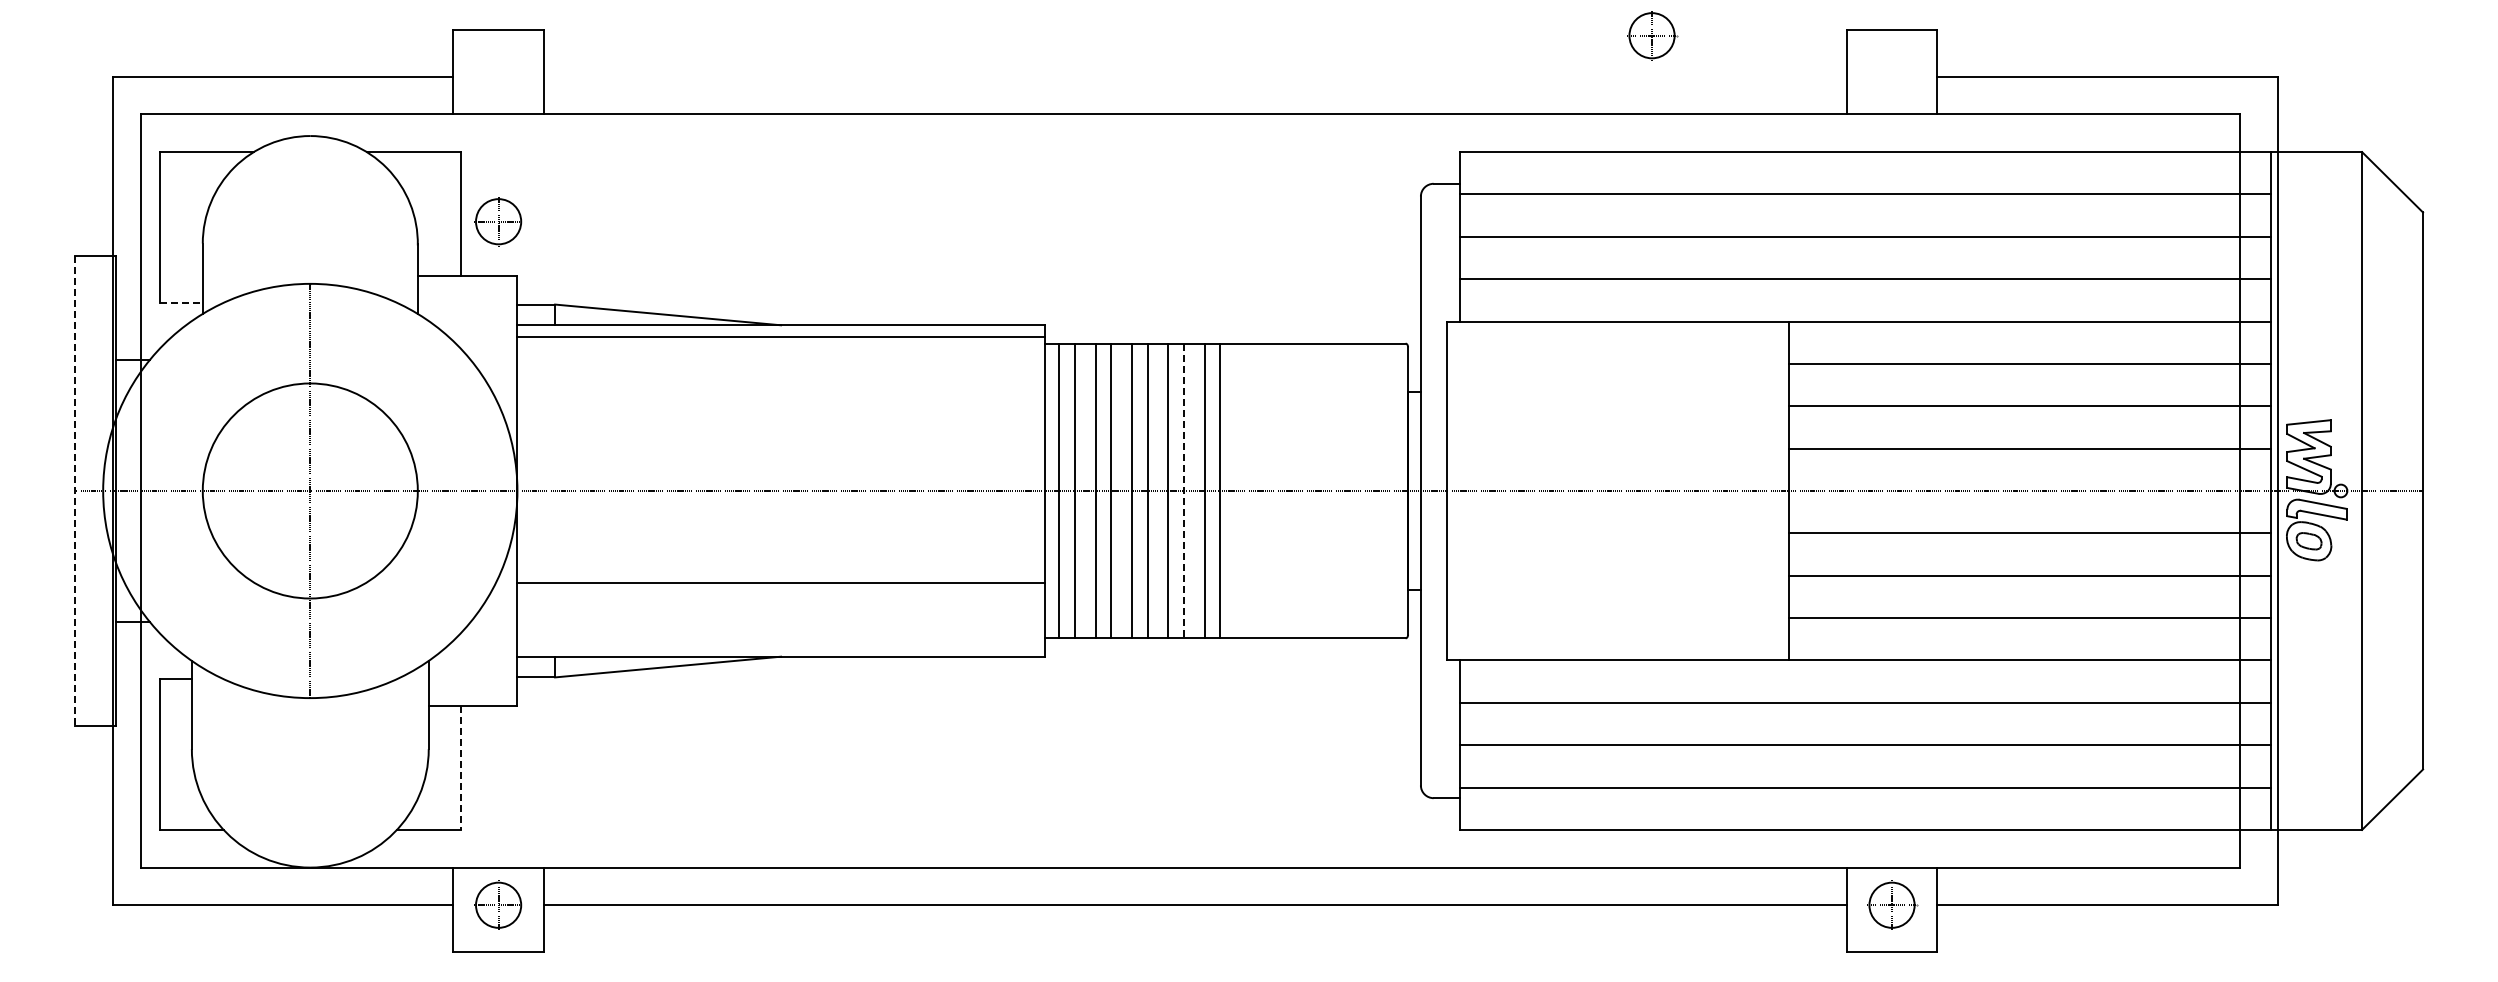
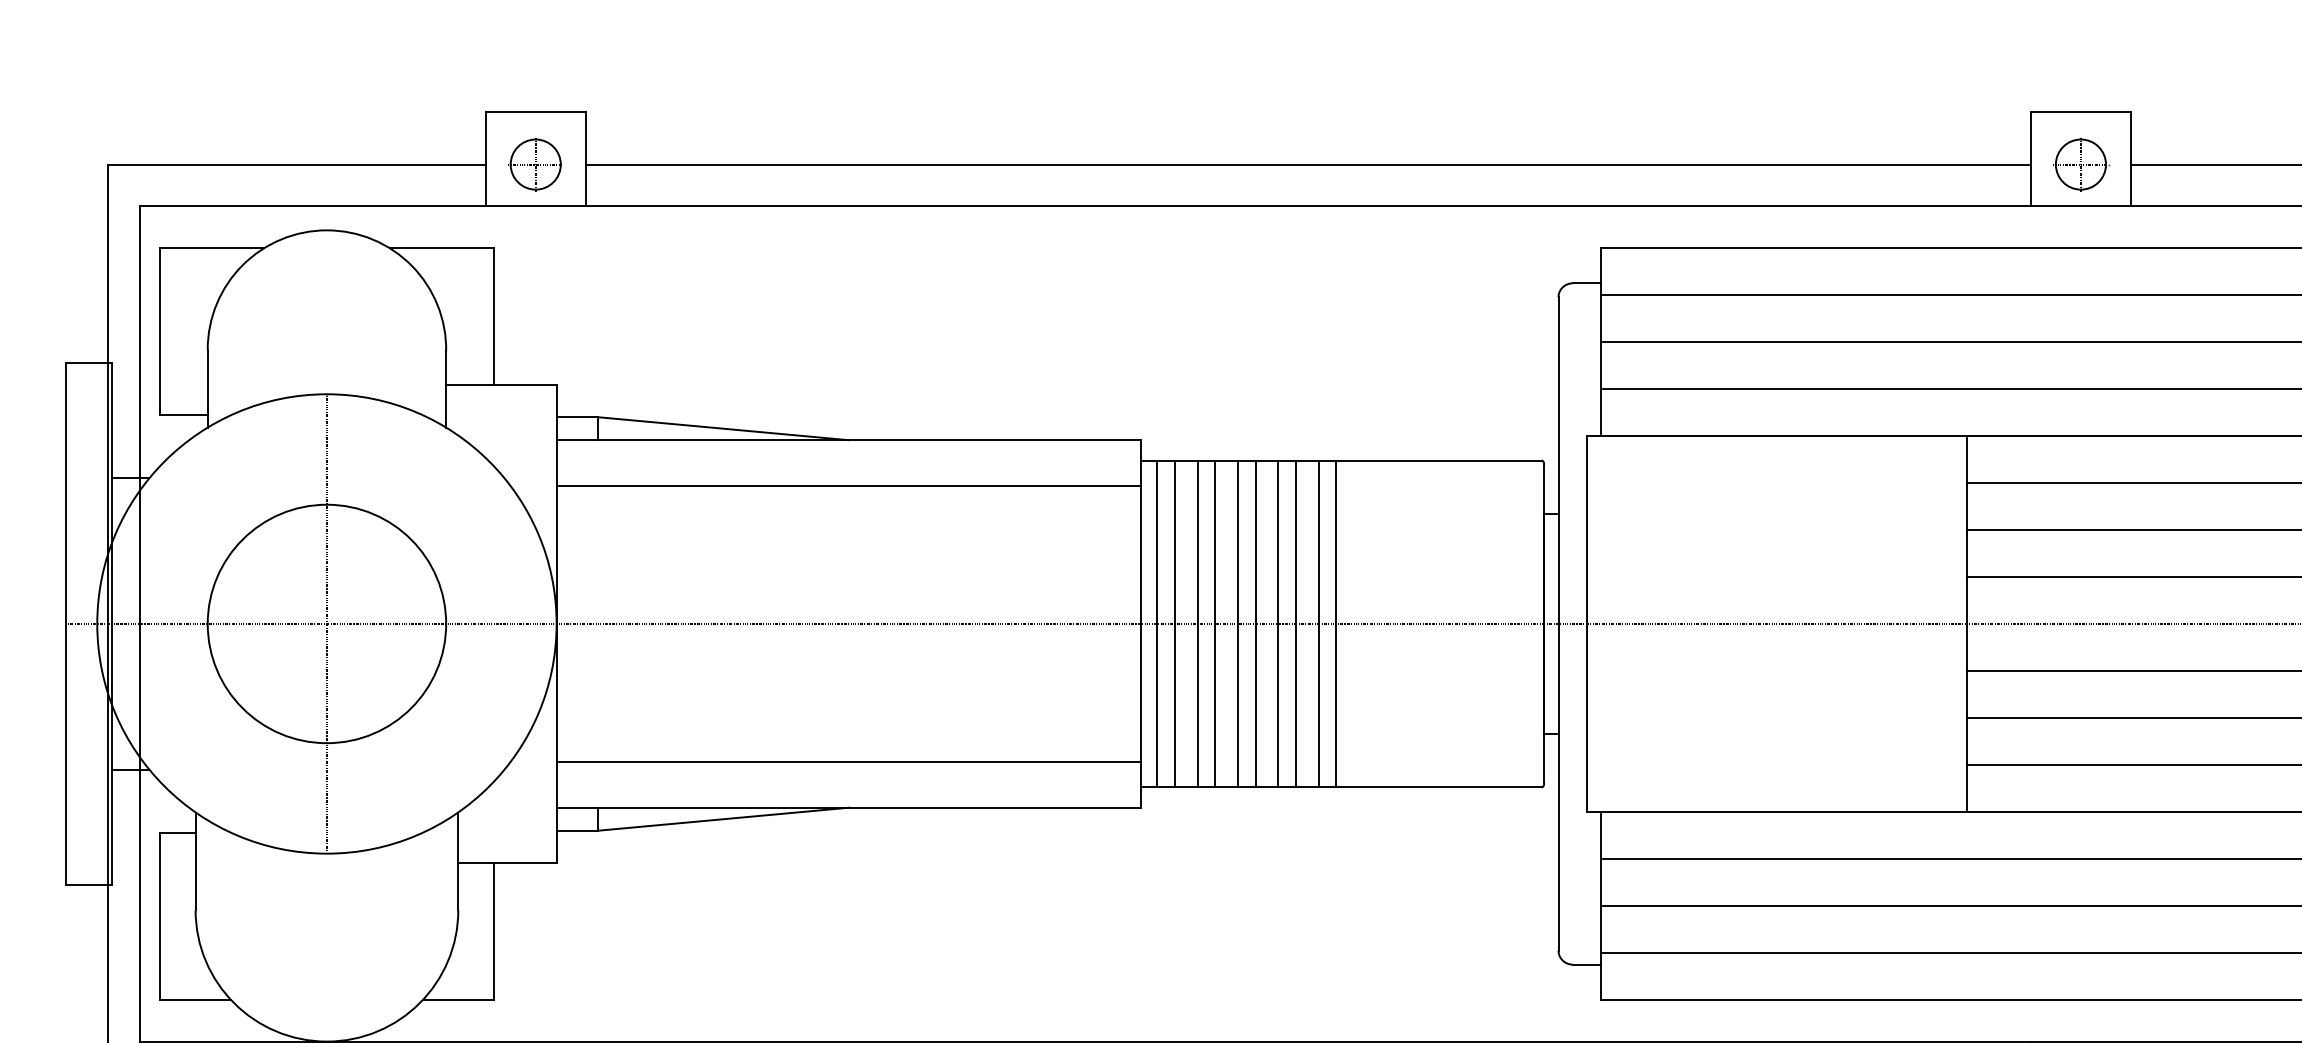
part: (1652, 35) -> (2081, 164), moved
line: (1194, 76) -> (1307, 164), added
part: (498, 221) -> (535, 164), moved
line: (181, 302) -> (184, 414), dashed -> solid
line: (780, 336) -> (848, 485), moved
line: (74, 491) -> (65, 624), dashed -> solid
line: (1184, 491) -> (1296, 624), dashed -> solid
line: (780, 583) -> (848, 762), moved
line: (460, 768) -> (493, 931), dashed -> solid

